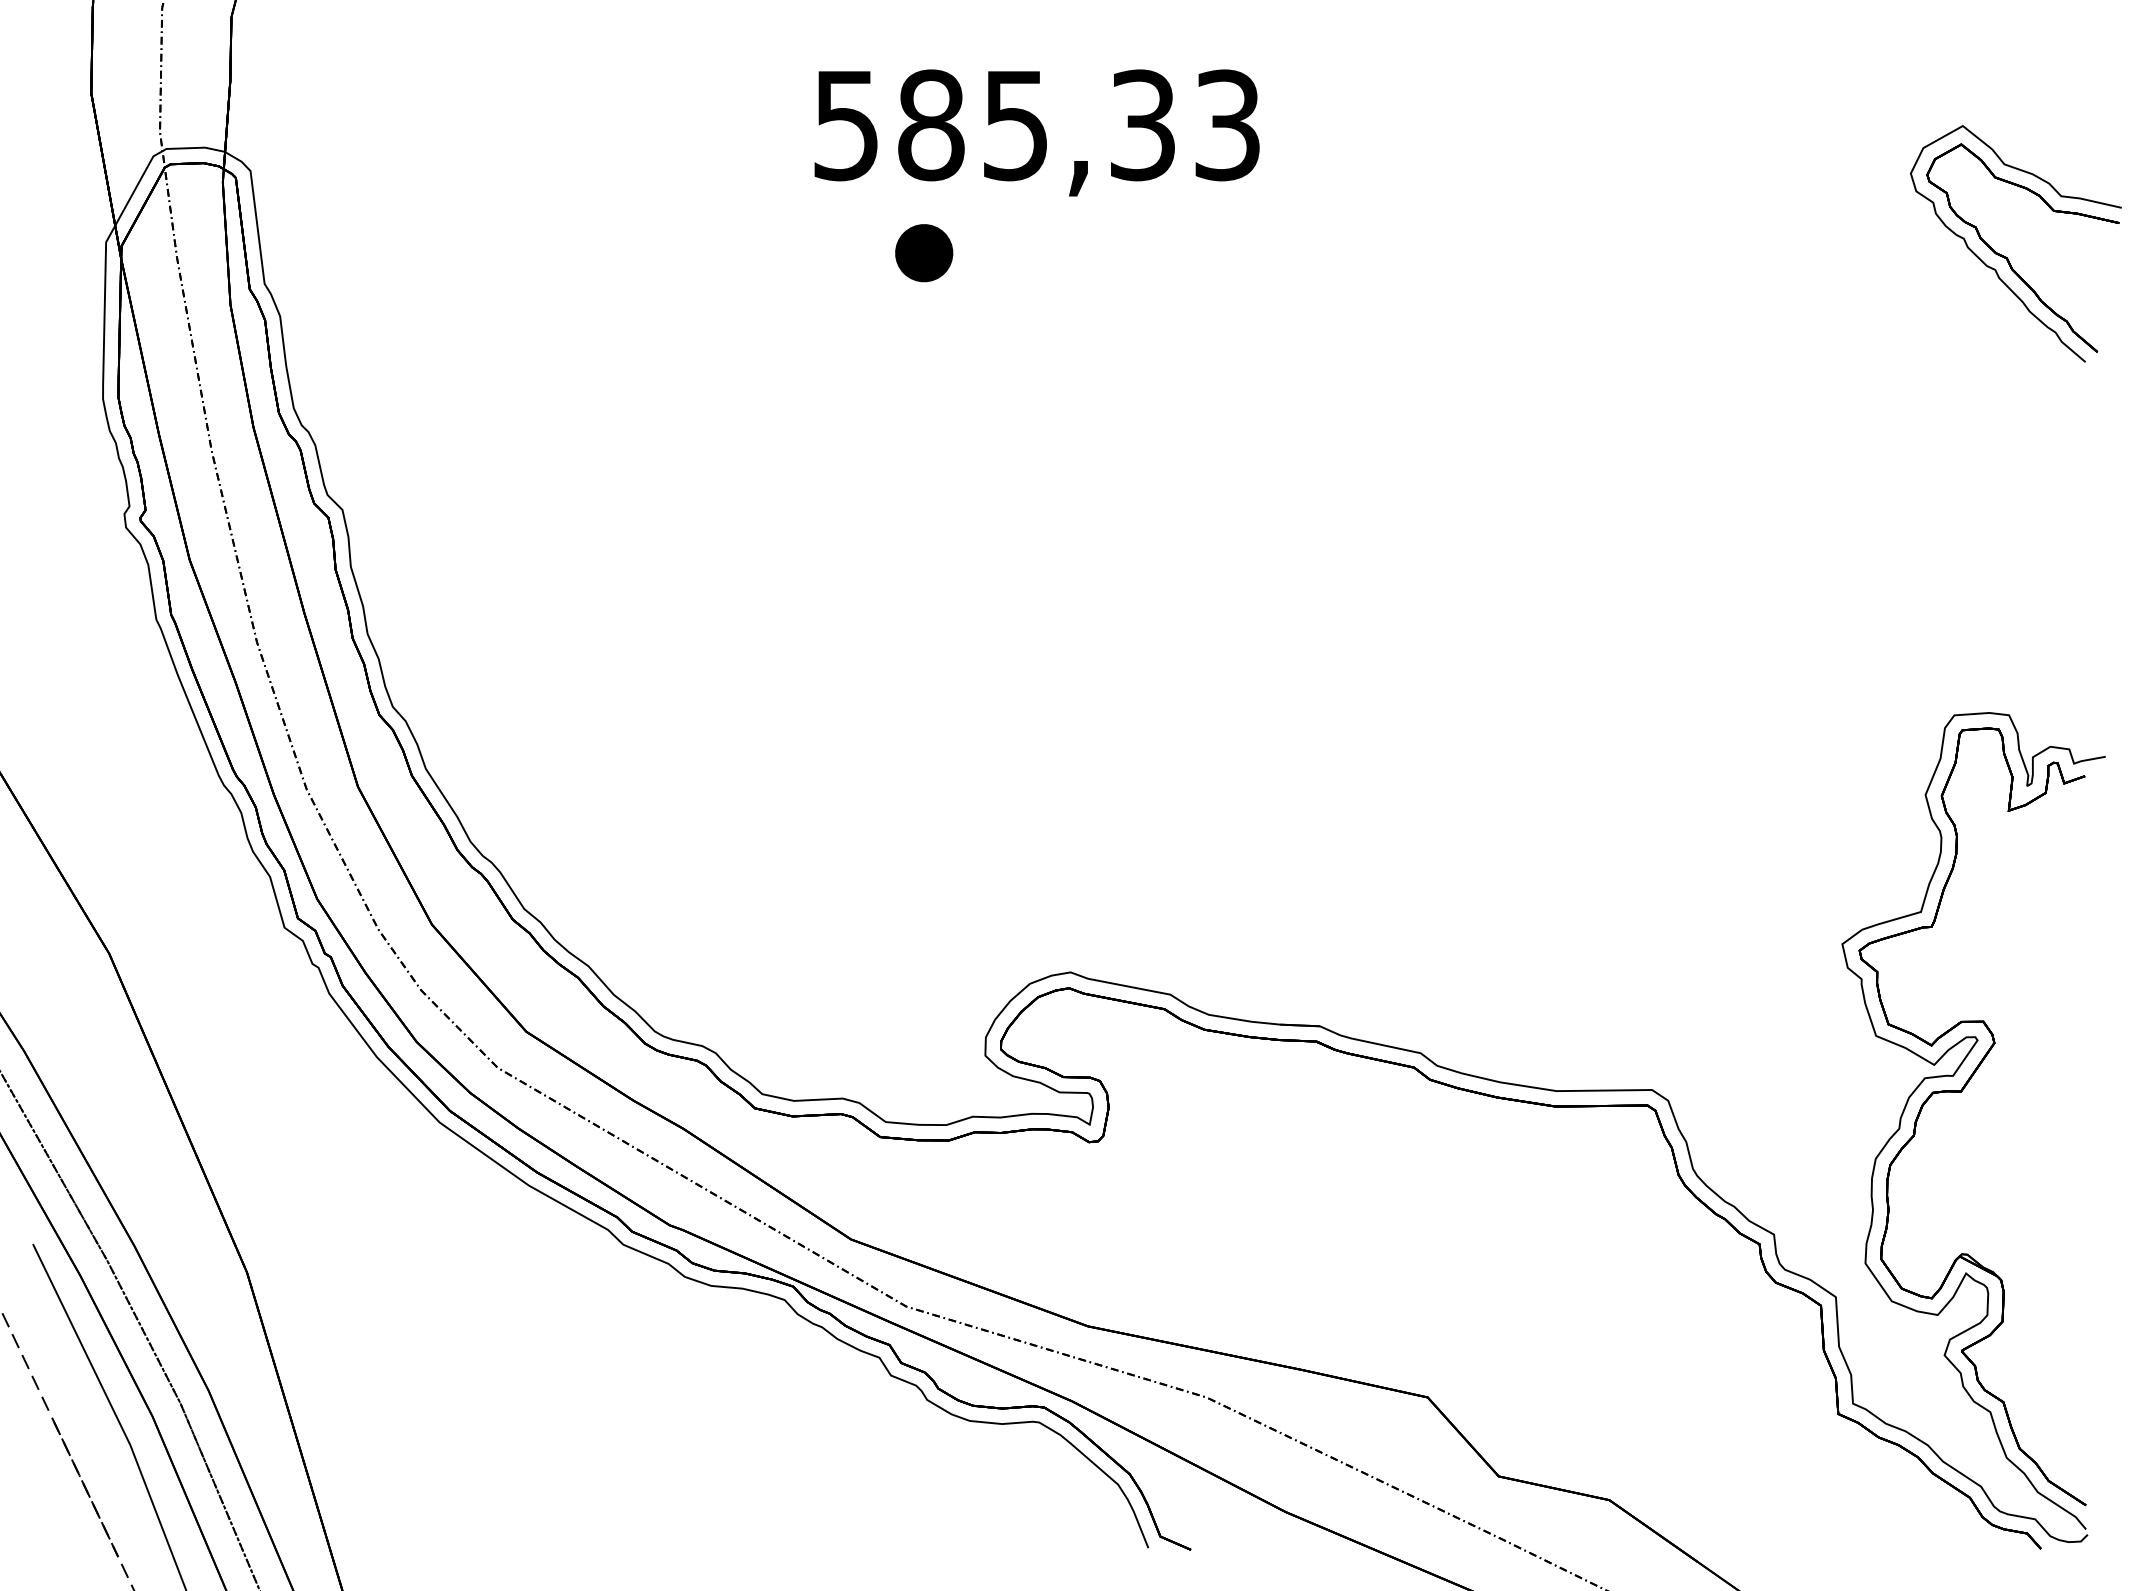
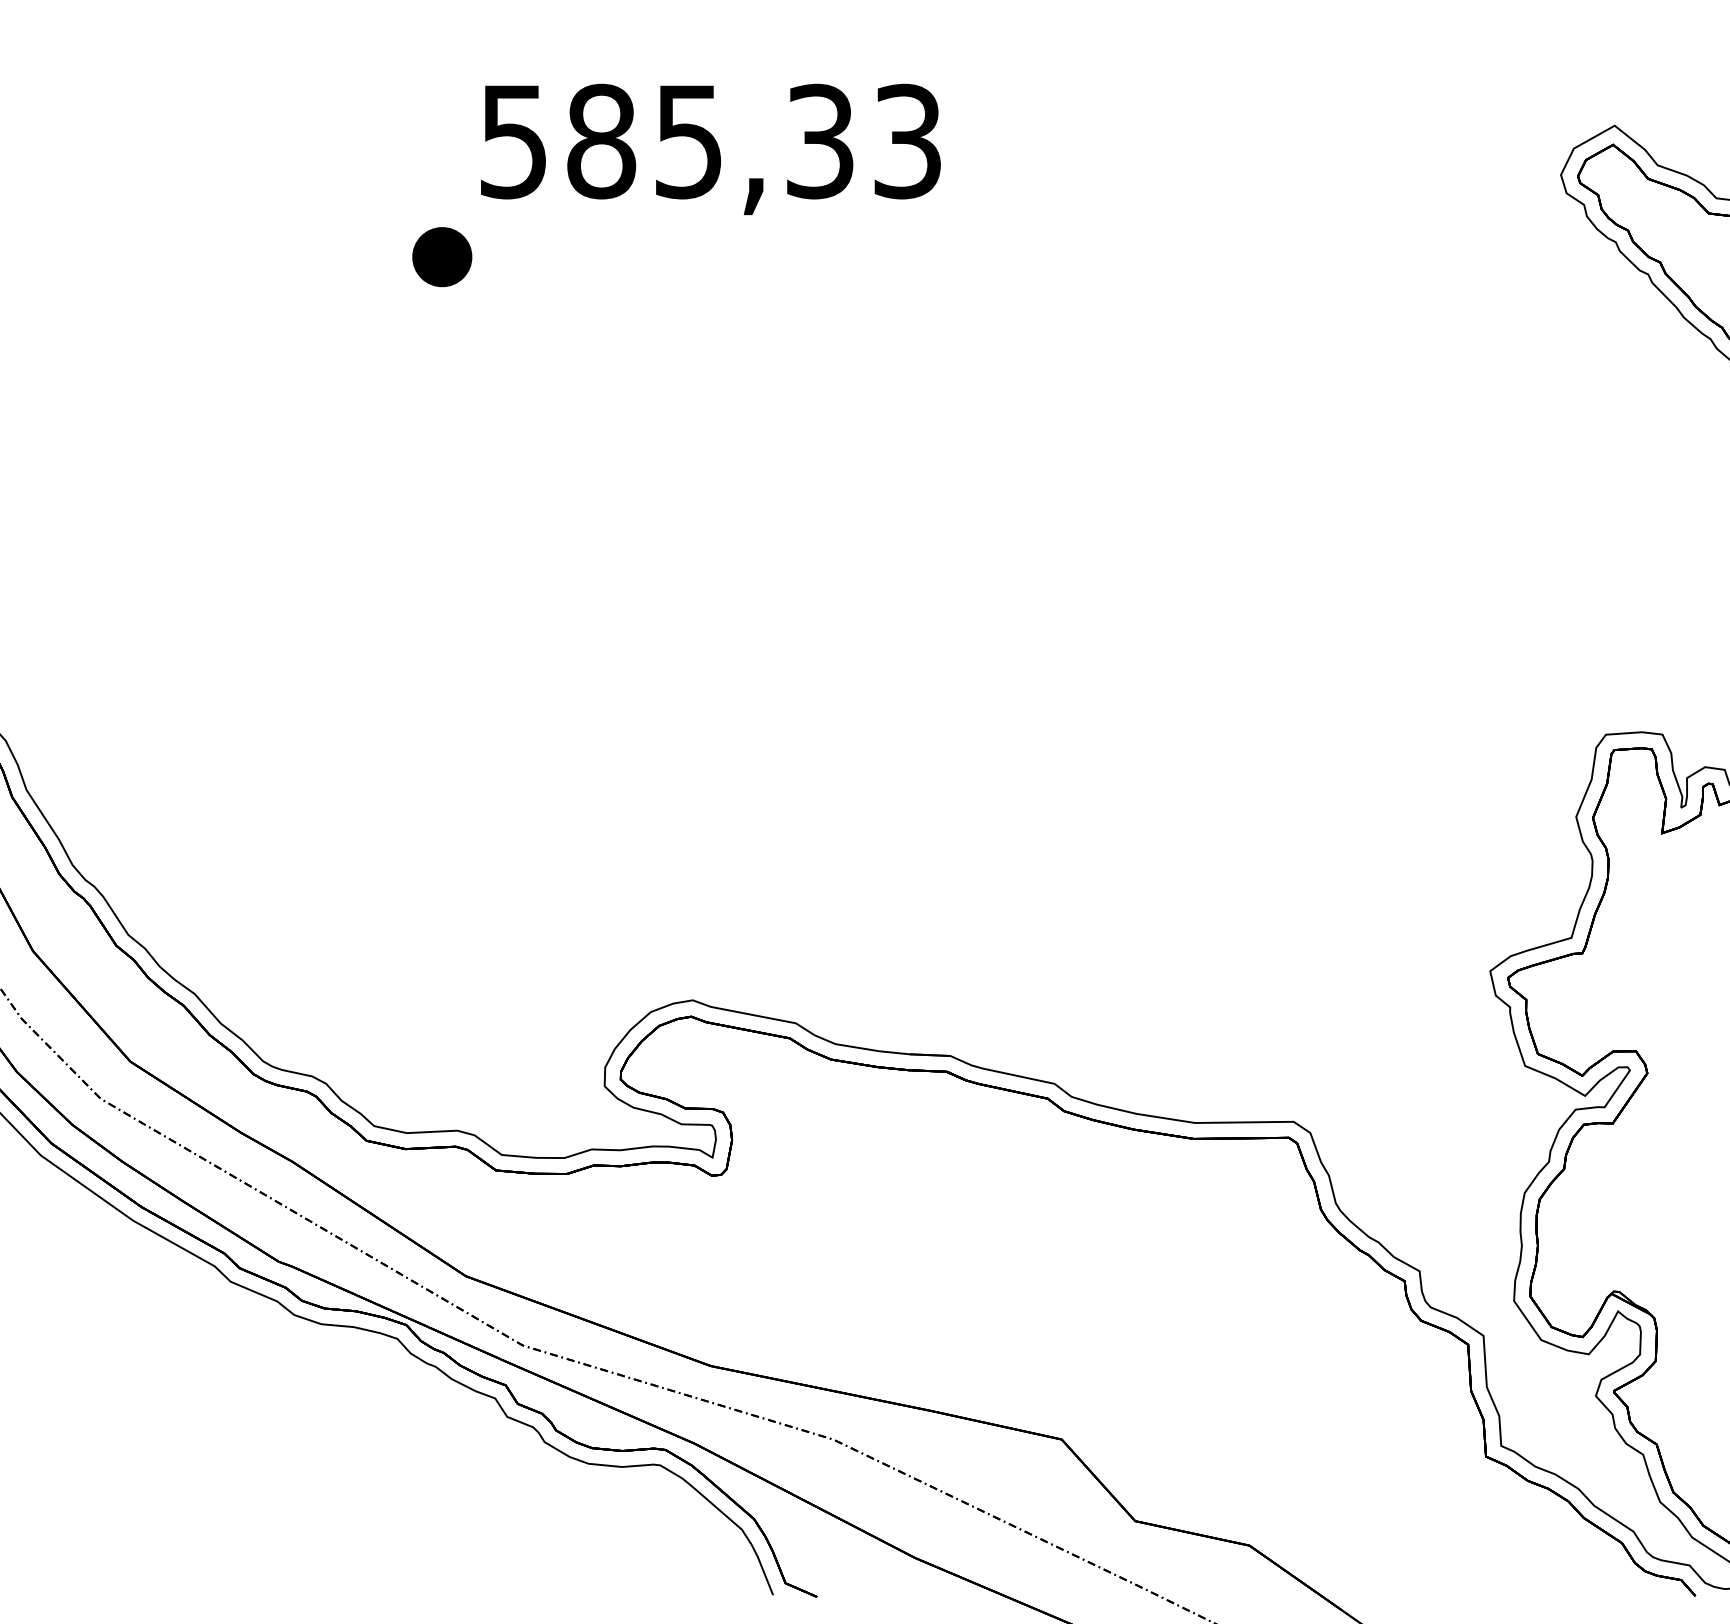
text: (1036, 132) -> (710, 148), moved
part: (924, 253) -> (442, 257), moved

